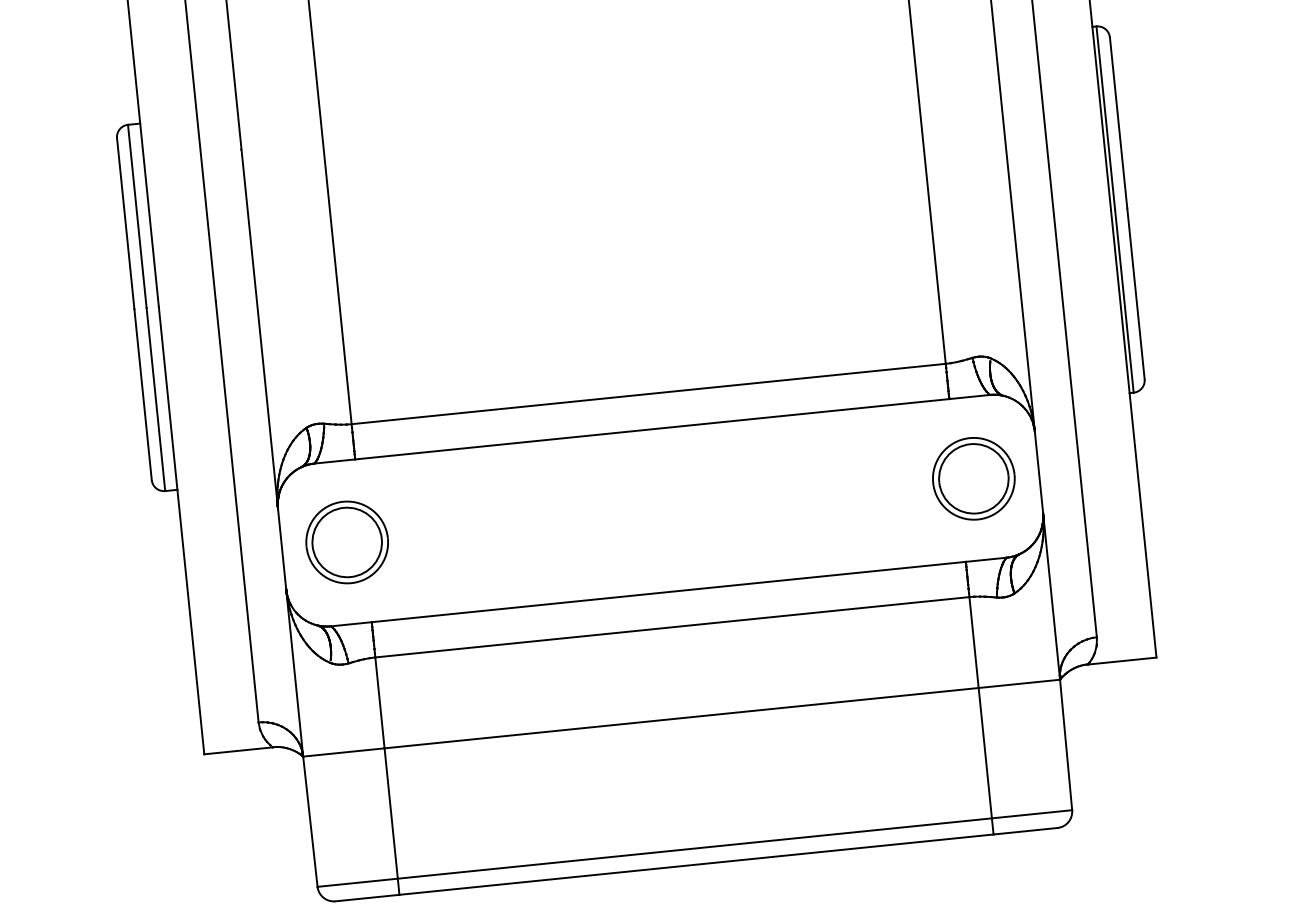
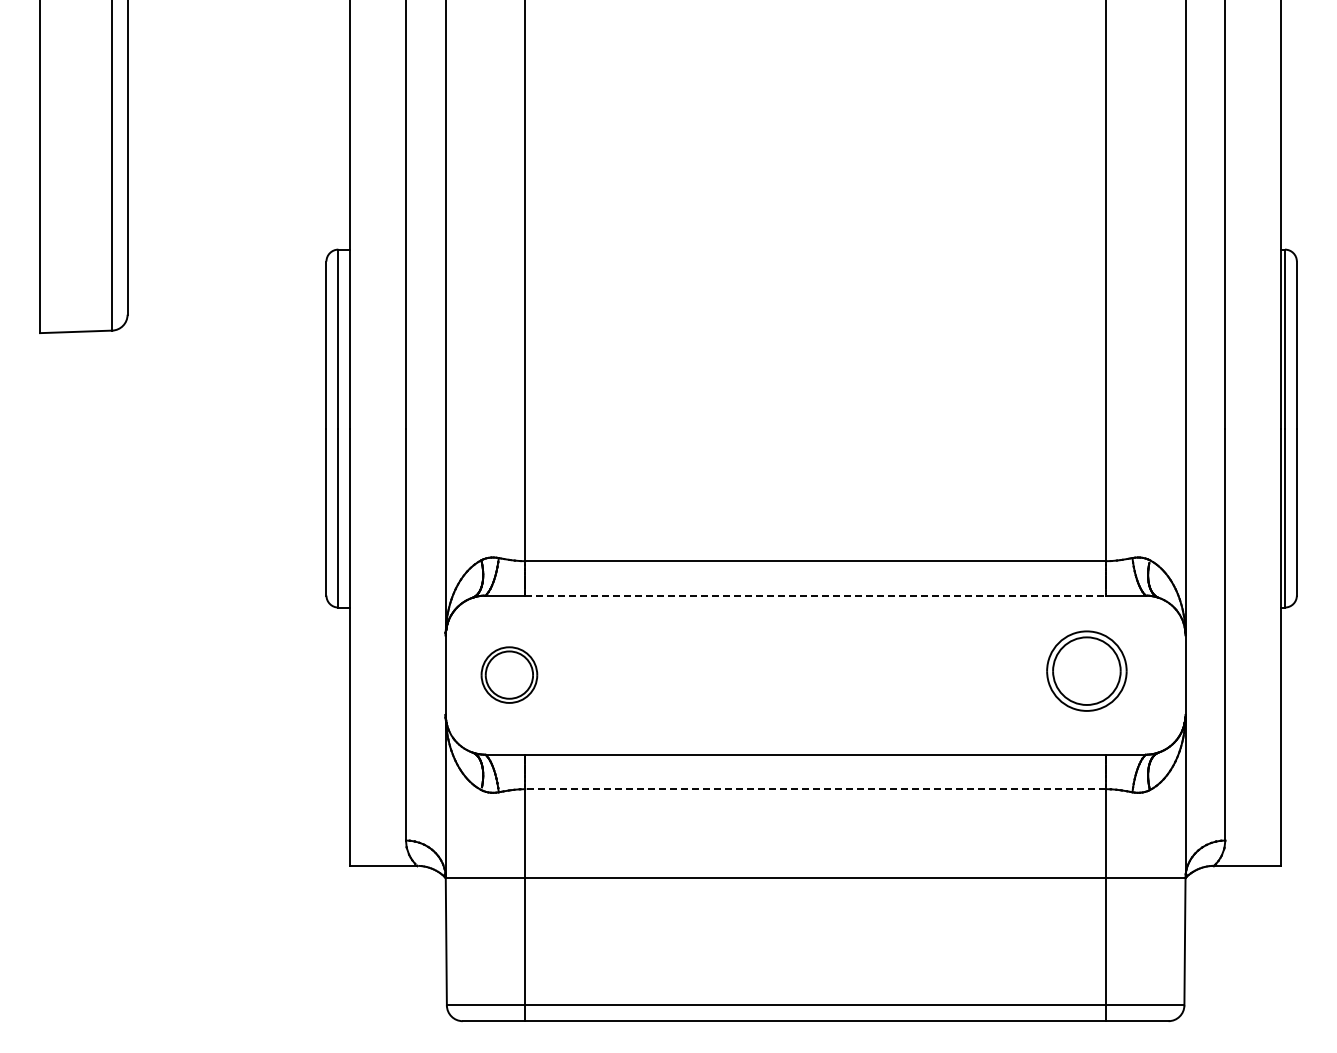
line: (653, 429) -> (816, 595), solid -> dashed
part: (973, 478) -> (1086, 670), moved
part: (347, 541) -> (509, 674), size x0.7
line: (672, 627) -> (815, 789), solid -> dashed

